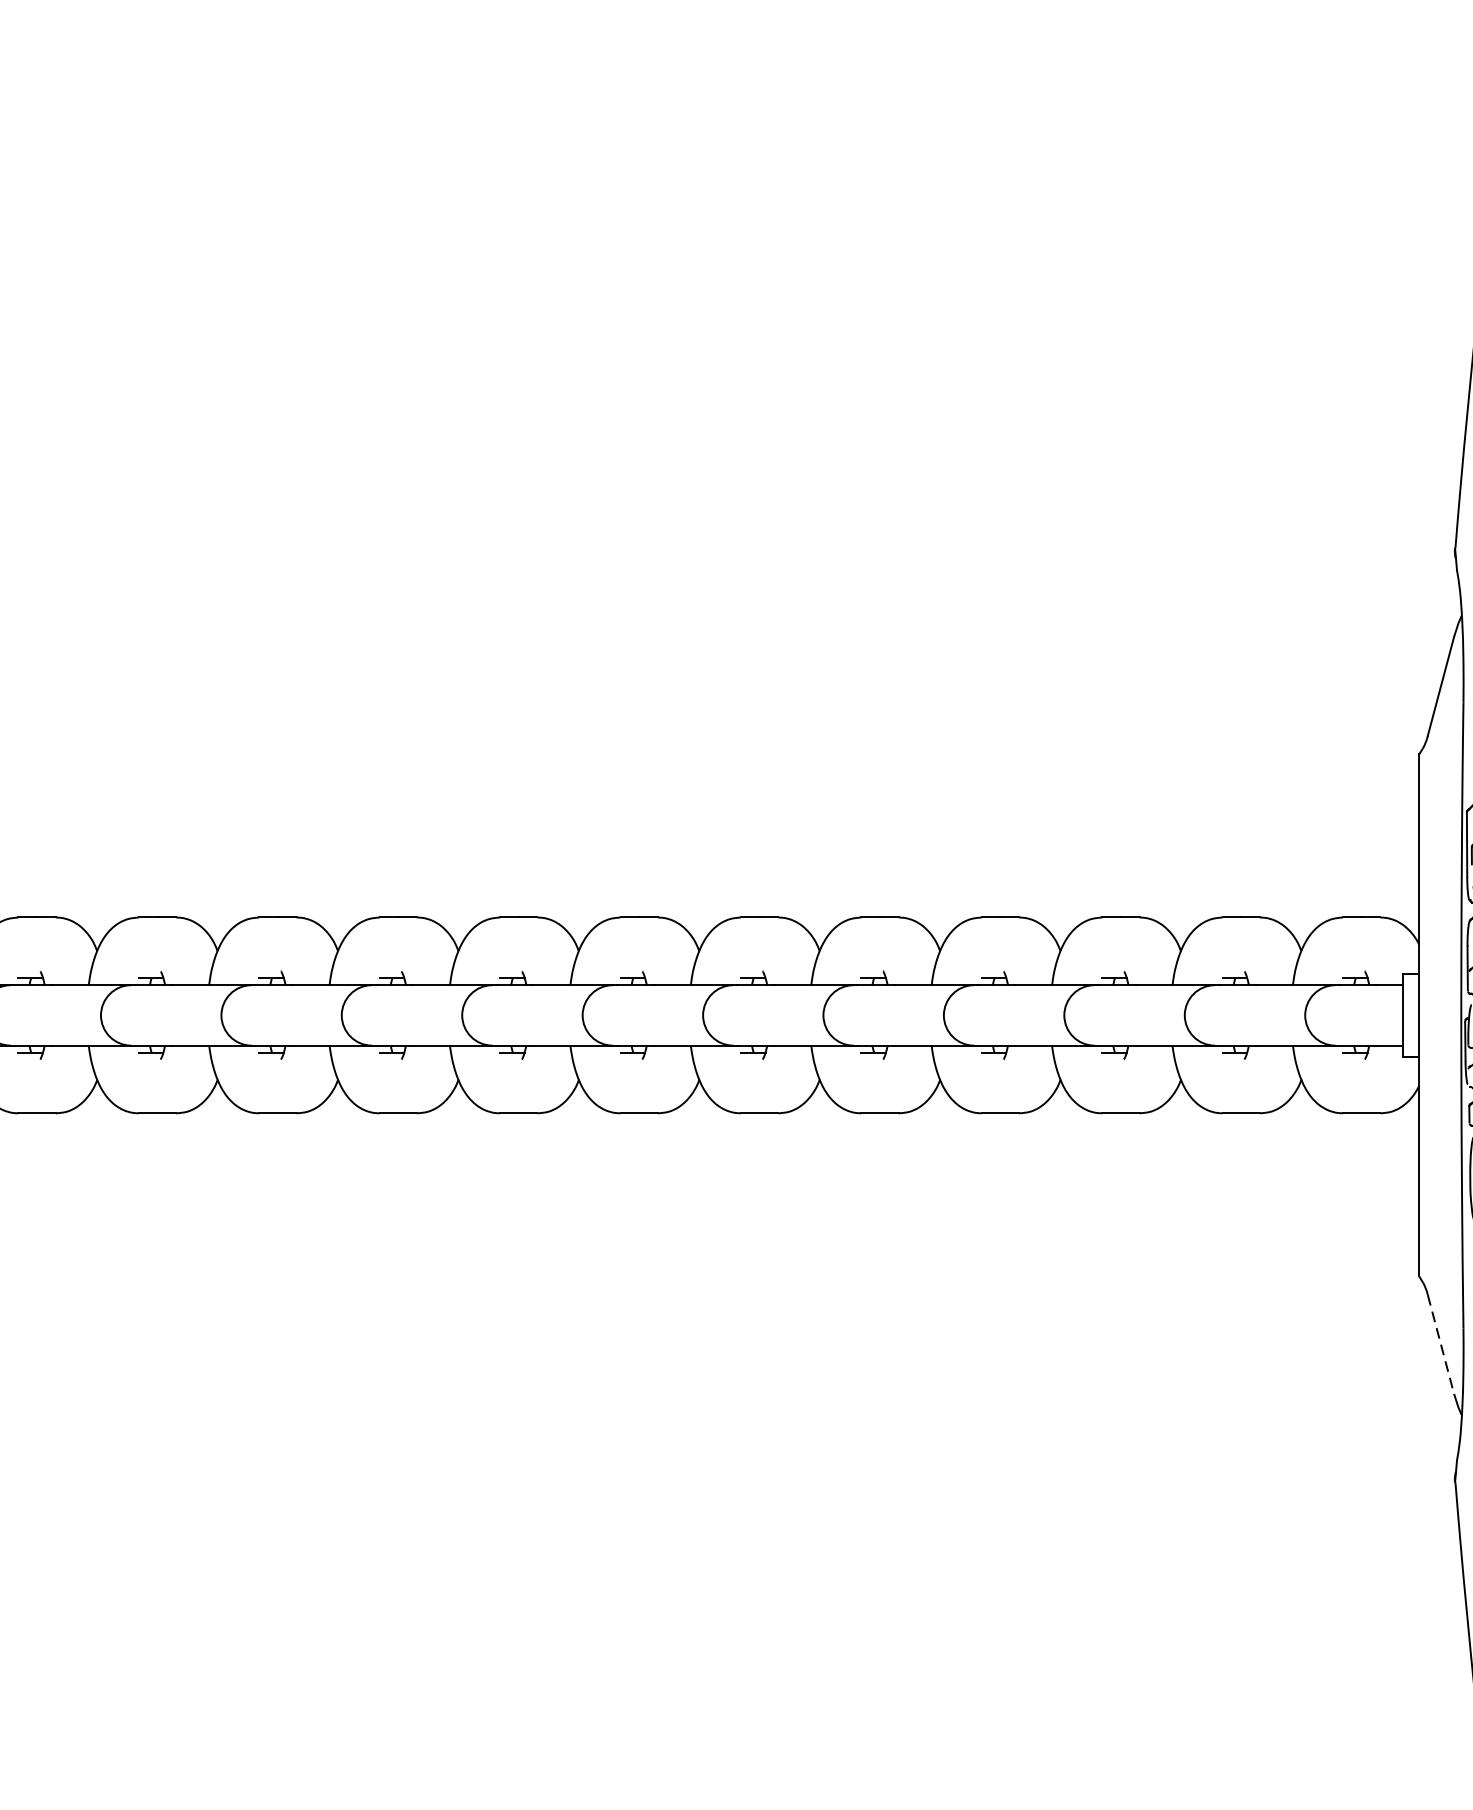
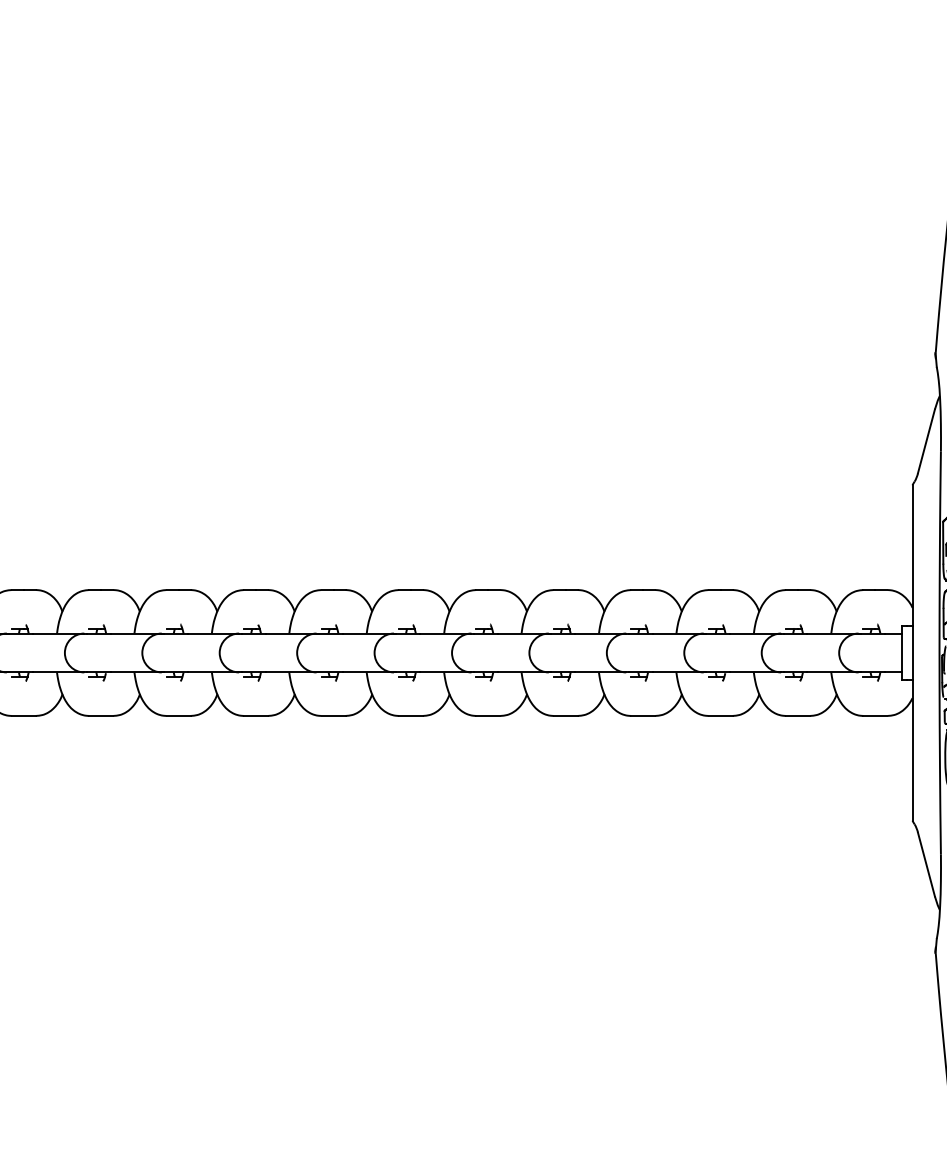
line: (1441, 1344) -> (926, 864), dashed -> solid

